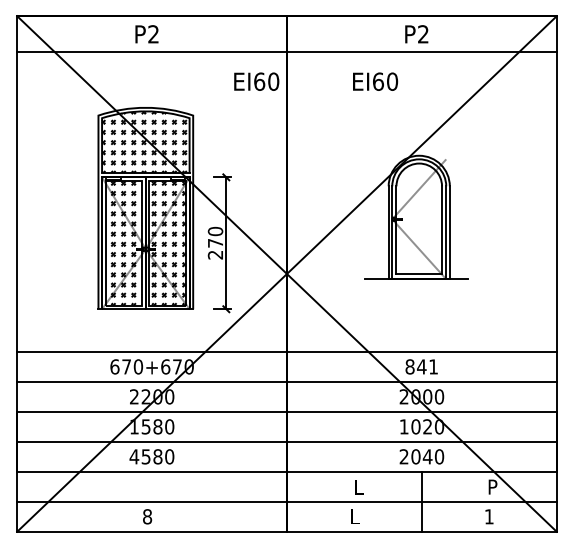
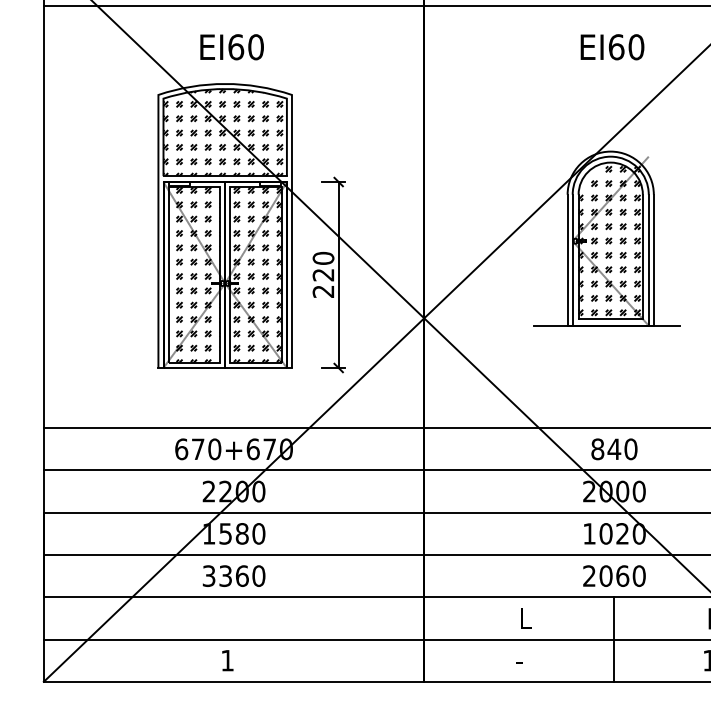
text: (256, 81) -> (231, 46), moved
text: (375, 81) -> (612, 46), moved
hatch: (418, 219) -> (609, 241), added
text: (214, 243) -> (322, 275), 270 -> 220
text: (433, 366) -> (630, 448), 841 -> 840
text: (145, 456) -> (224, 575), 4580 -> 3360
text: (427, 456) -> (622, 575), 2040 -> 2060
text: (147, 516) -> (227, 660), 8 -> 1
text: (355, 516) -> (520, 660), L -> -

